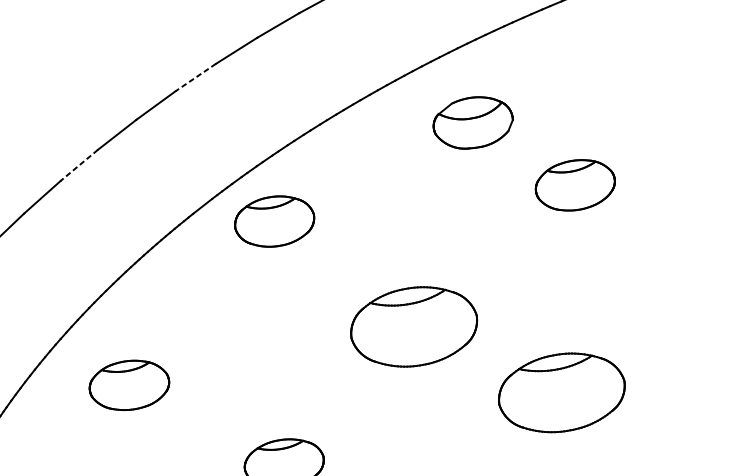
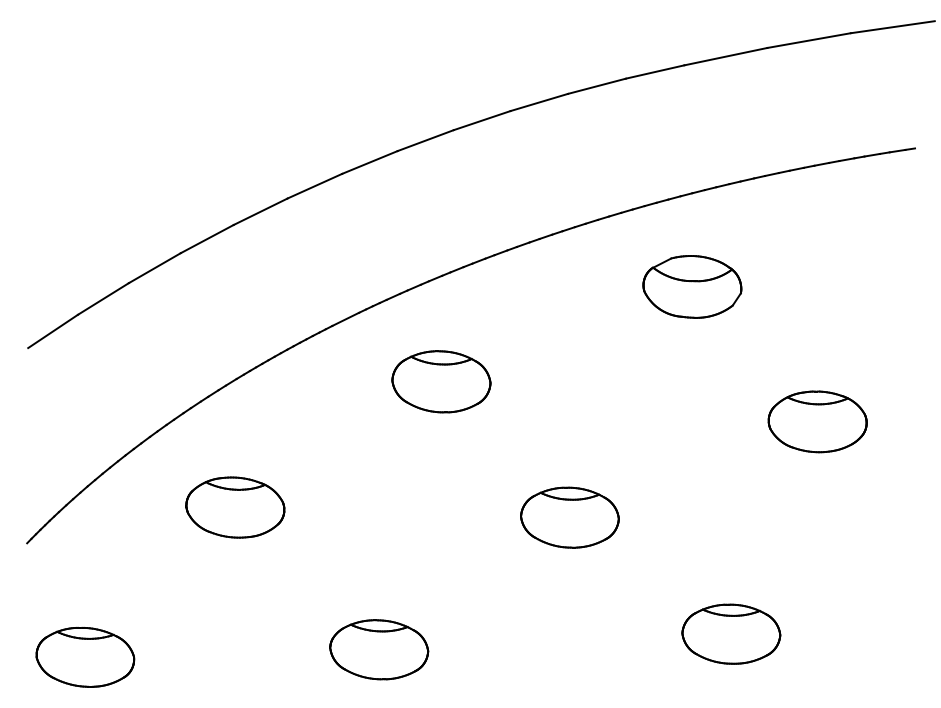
line: (195, 77) -> (369, 162), dashed -> solid
line: (79, 165) -> (207, 239), dashed -> solid
part: (575, 185) -> (817, 421), moved
part: (274, 221) -> (441, 381), moved
part: (413, 326) -> (569, 517), size x0.62
part: (129, 385) -> (235, 507), moved
part: (561, 392) -> (731, 633), size x0.62

